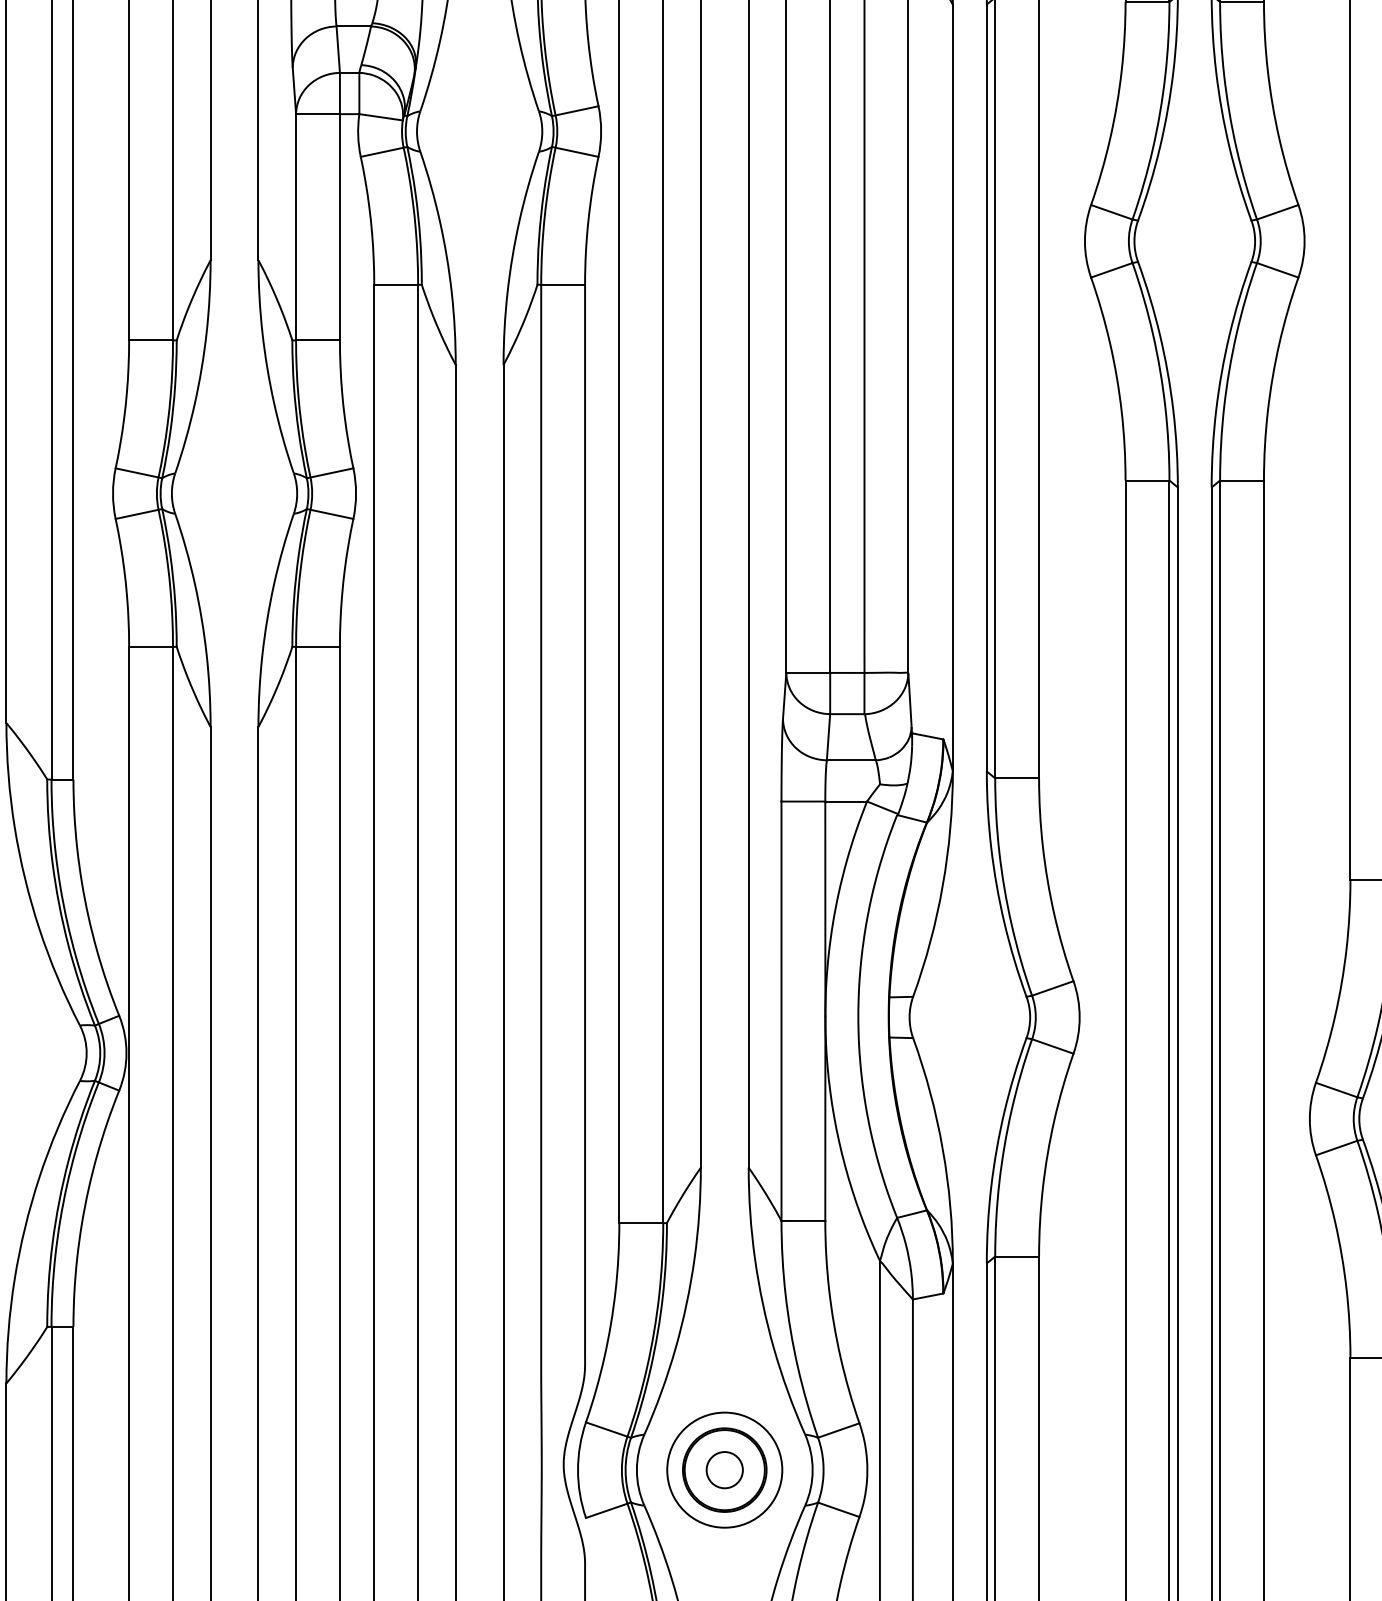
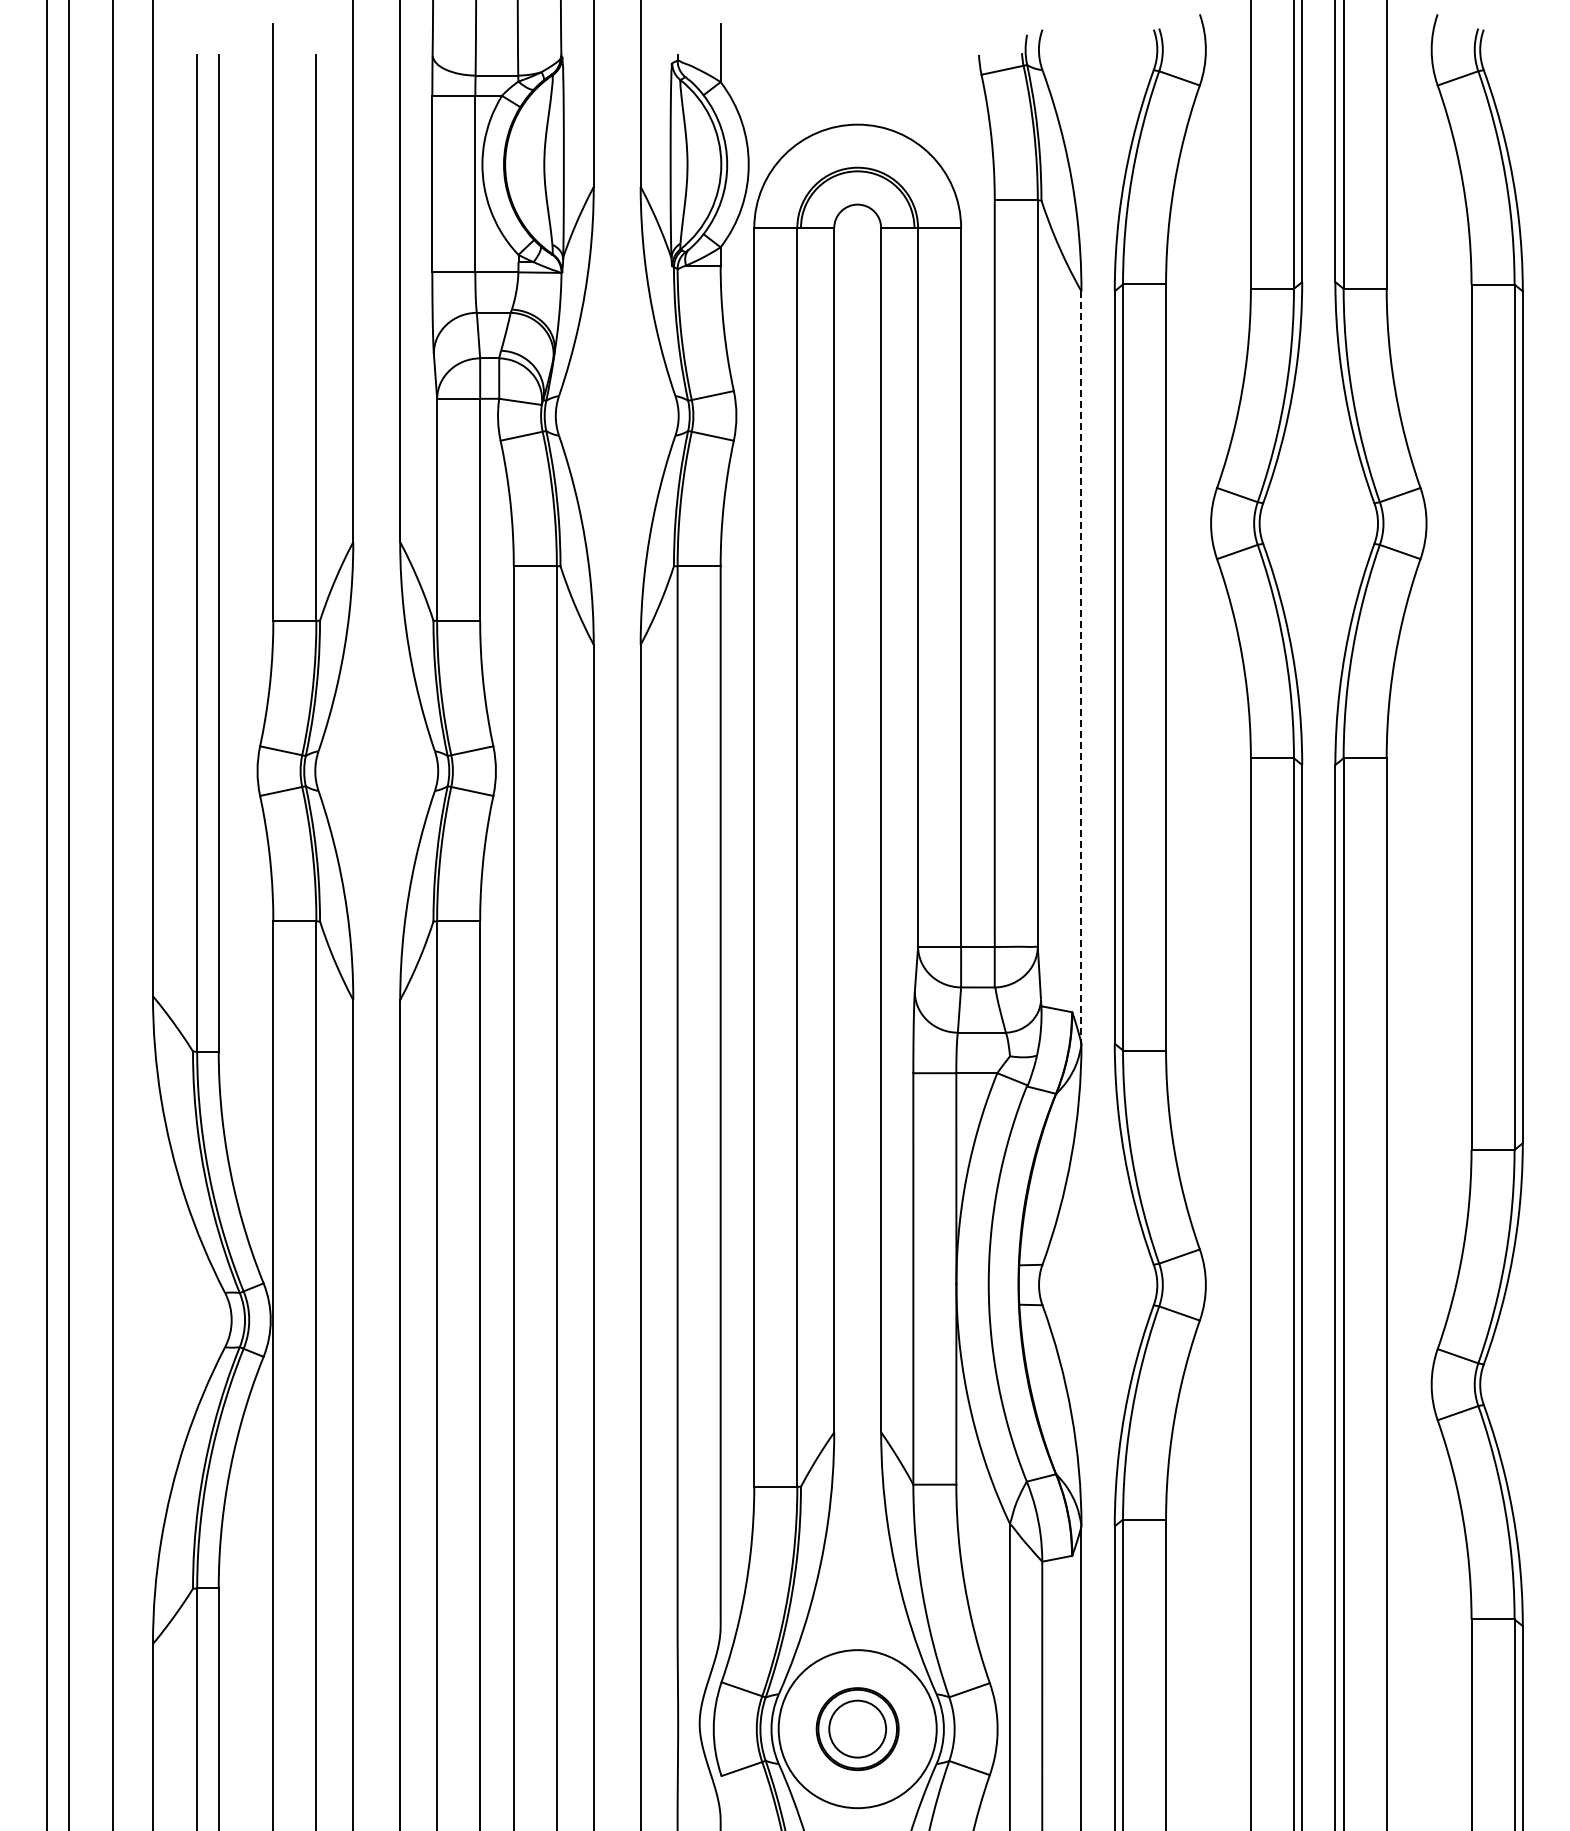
line: (952, 388) -> (1081, 667), solid -> dashed
circle: (724, 1469) -> (857, 1728), size x1.4
circle: (724, 1469) -> (857, 1728), size x1.6

